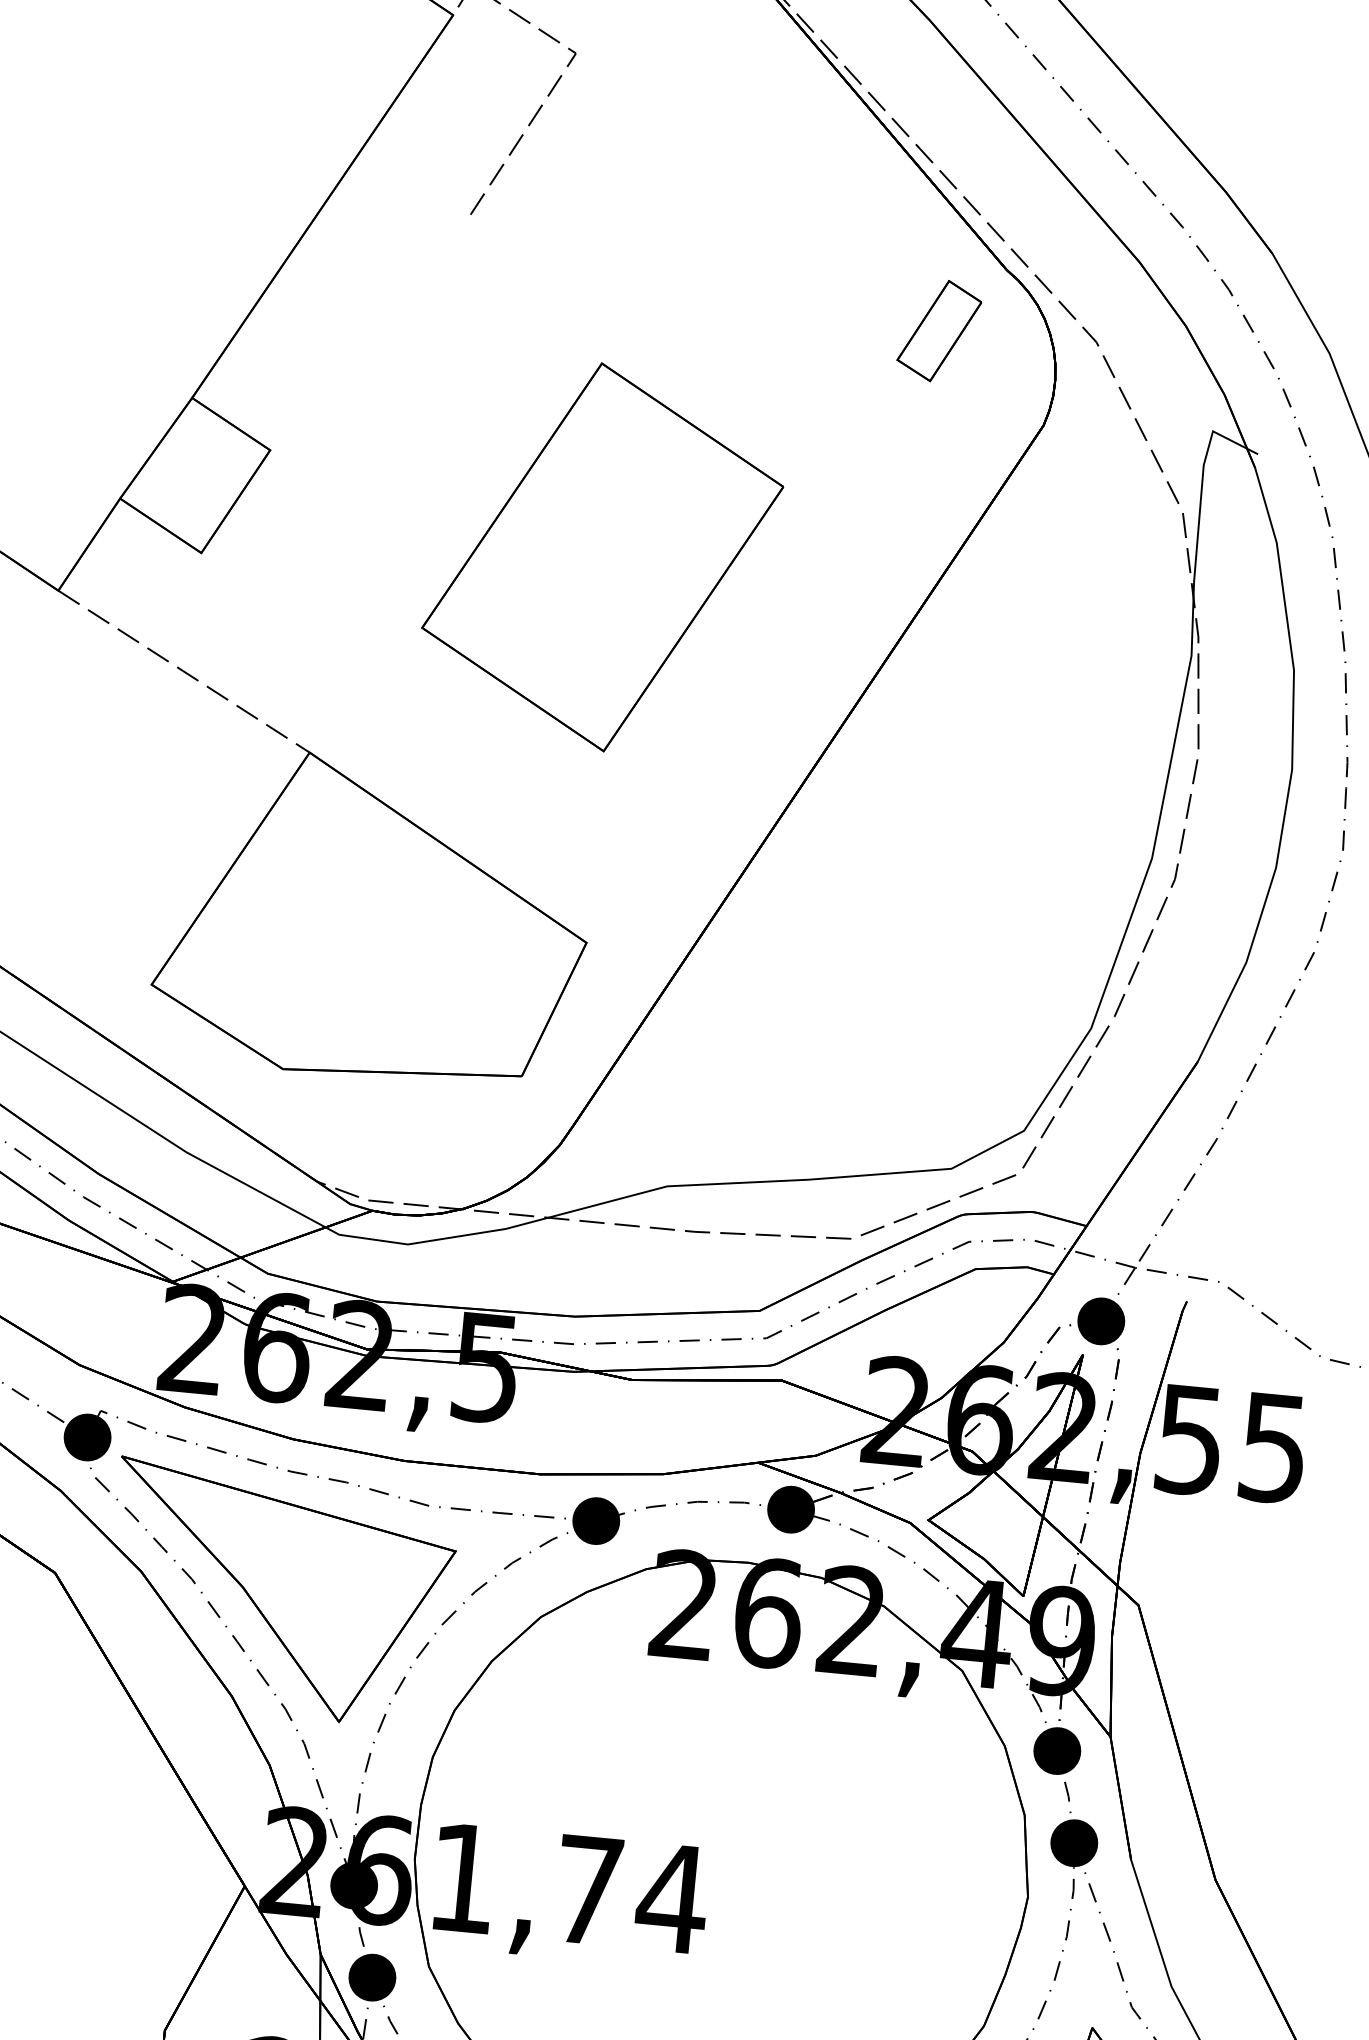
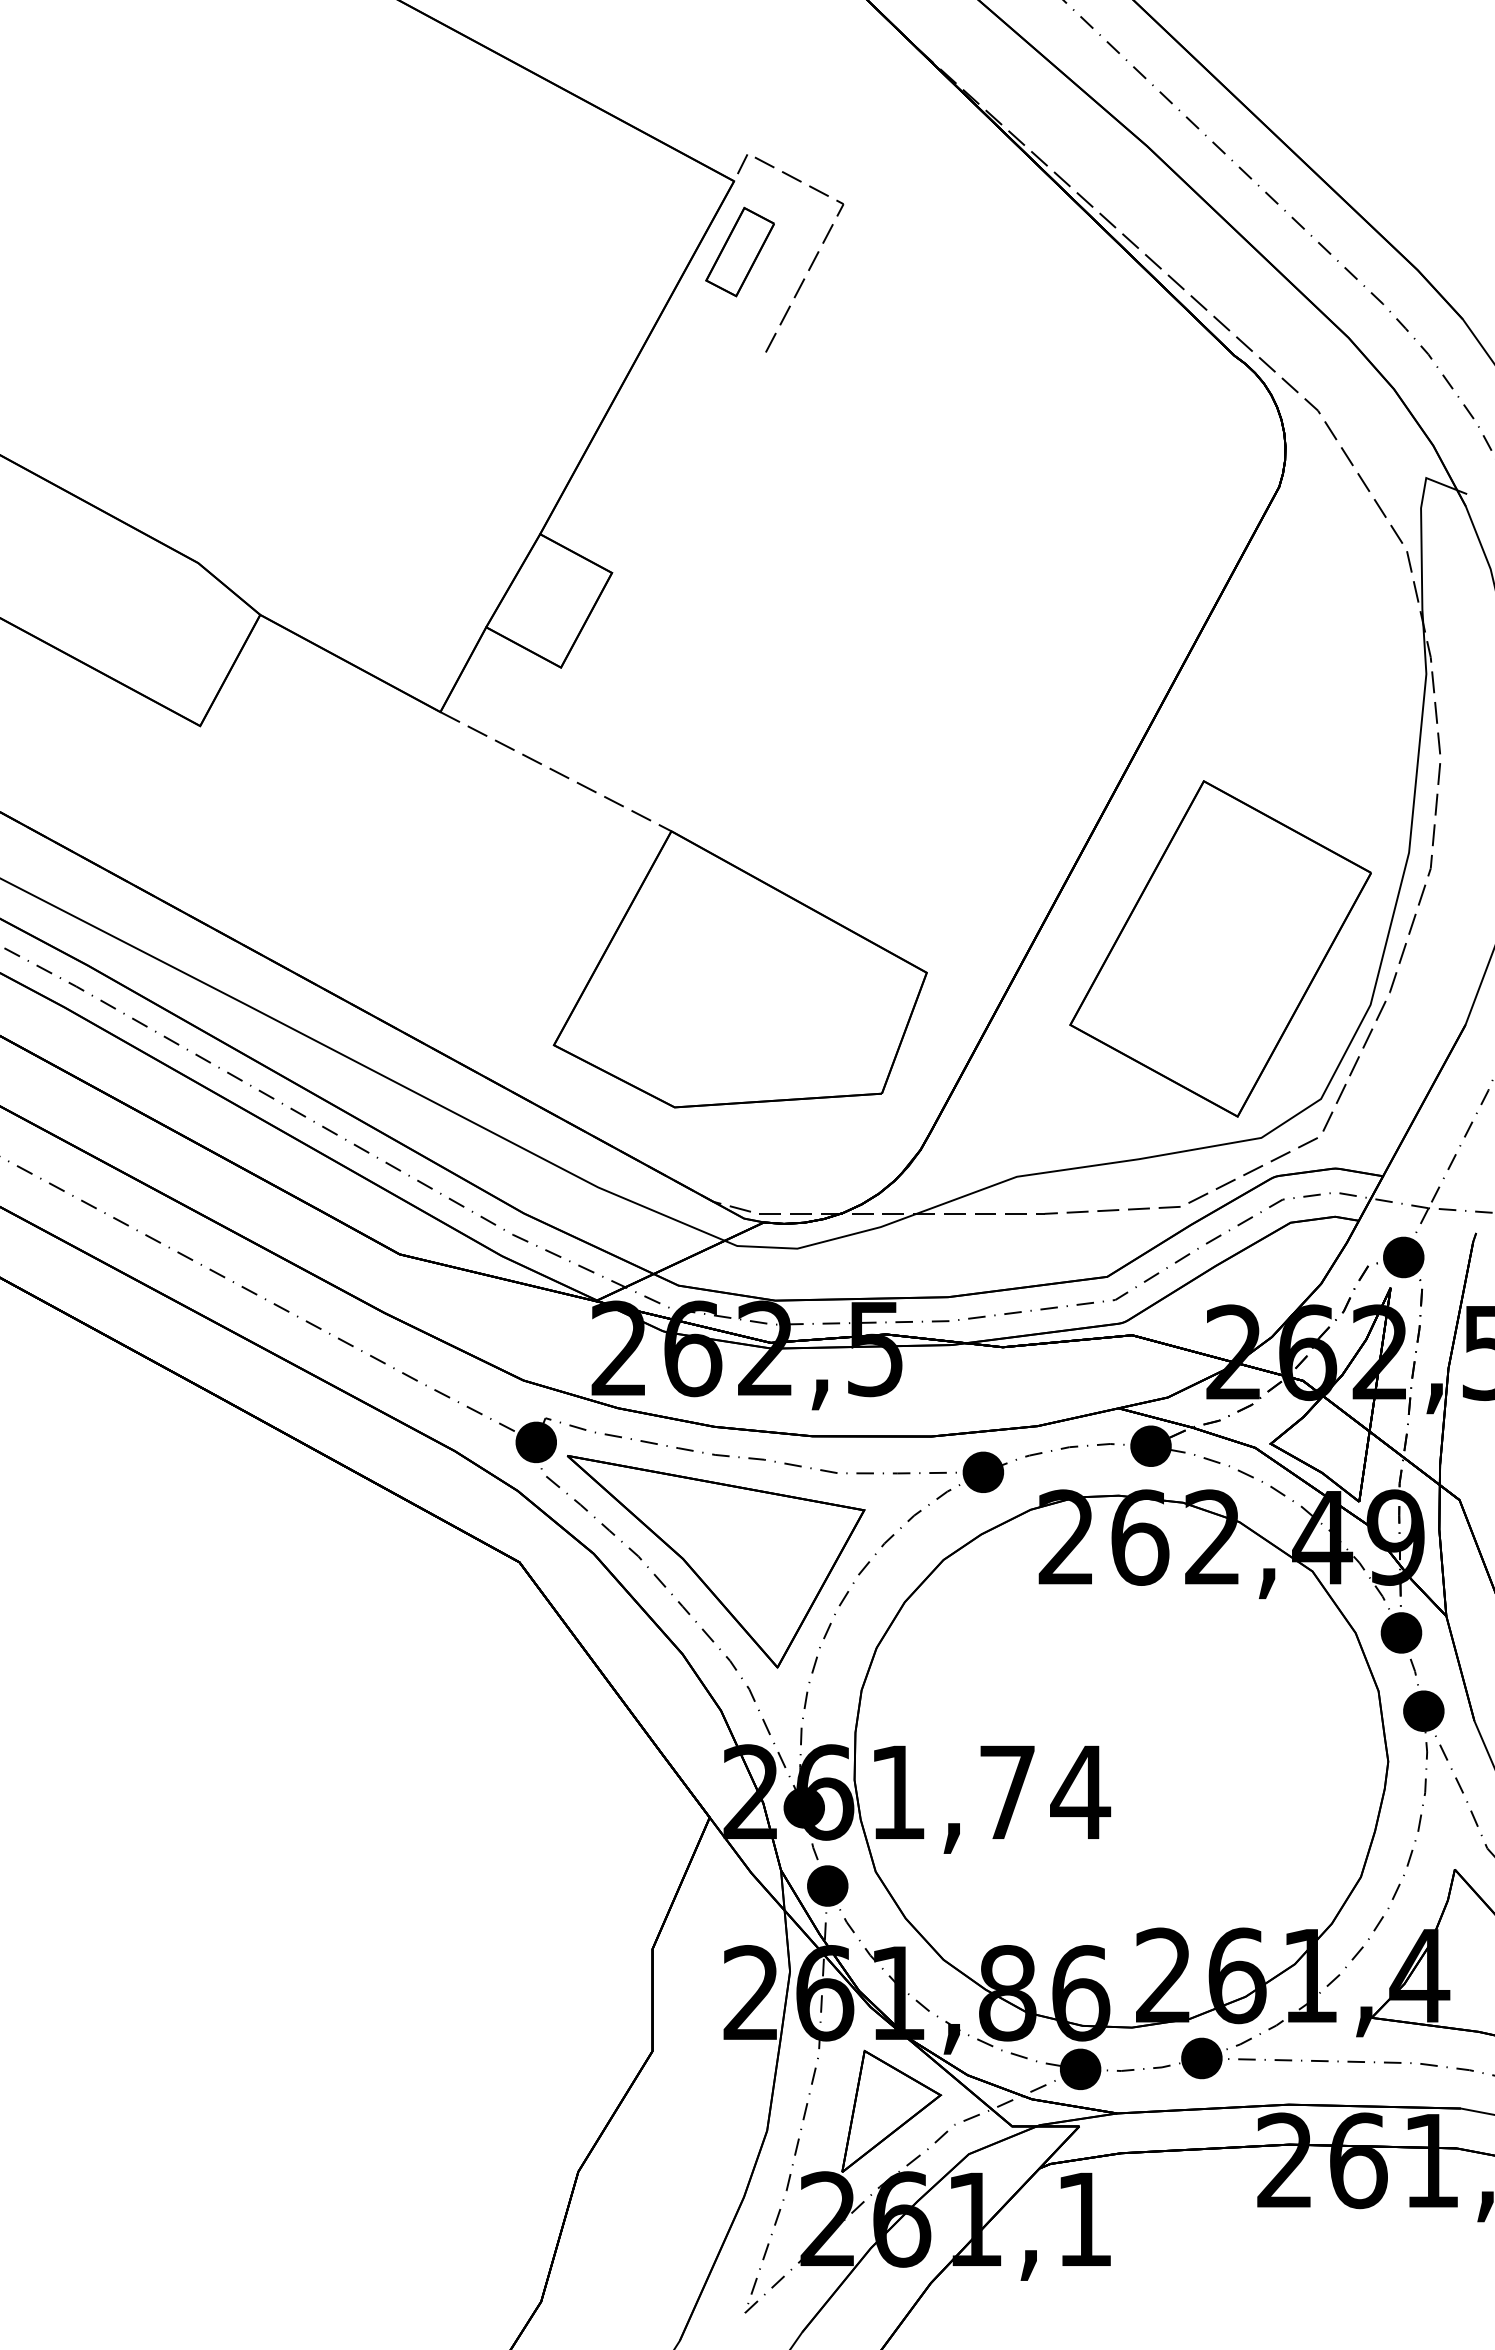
part: (938, 330) -> (739, 251), moved
part: (602, 556) -> (1220, 948), moved

